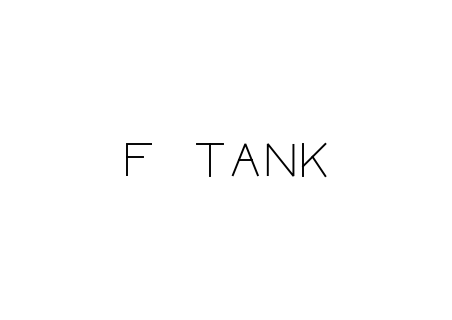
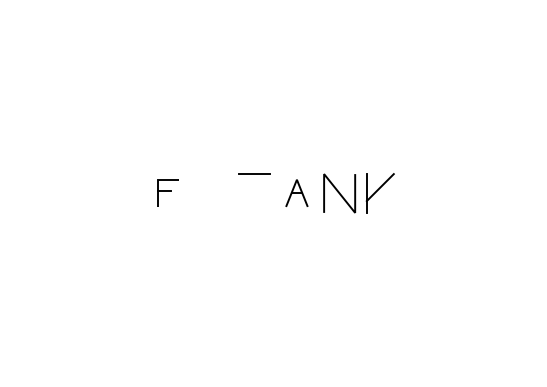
part: (138, 159) -> (167, 192), size x0.7
part: (244, 159) -> (296, 192), size x0.7
line: (210, 160) -> (254, 193), removed
line: (318, 165) -> (385, 200), removed

